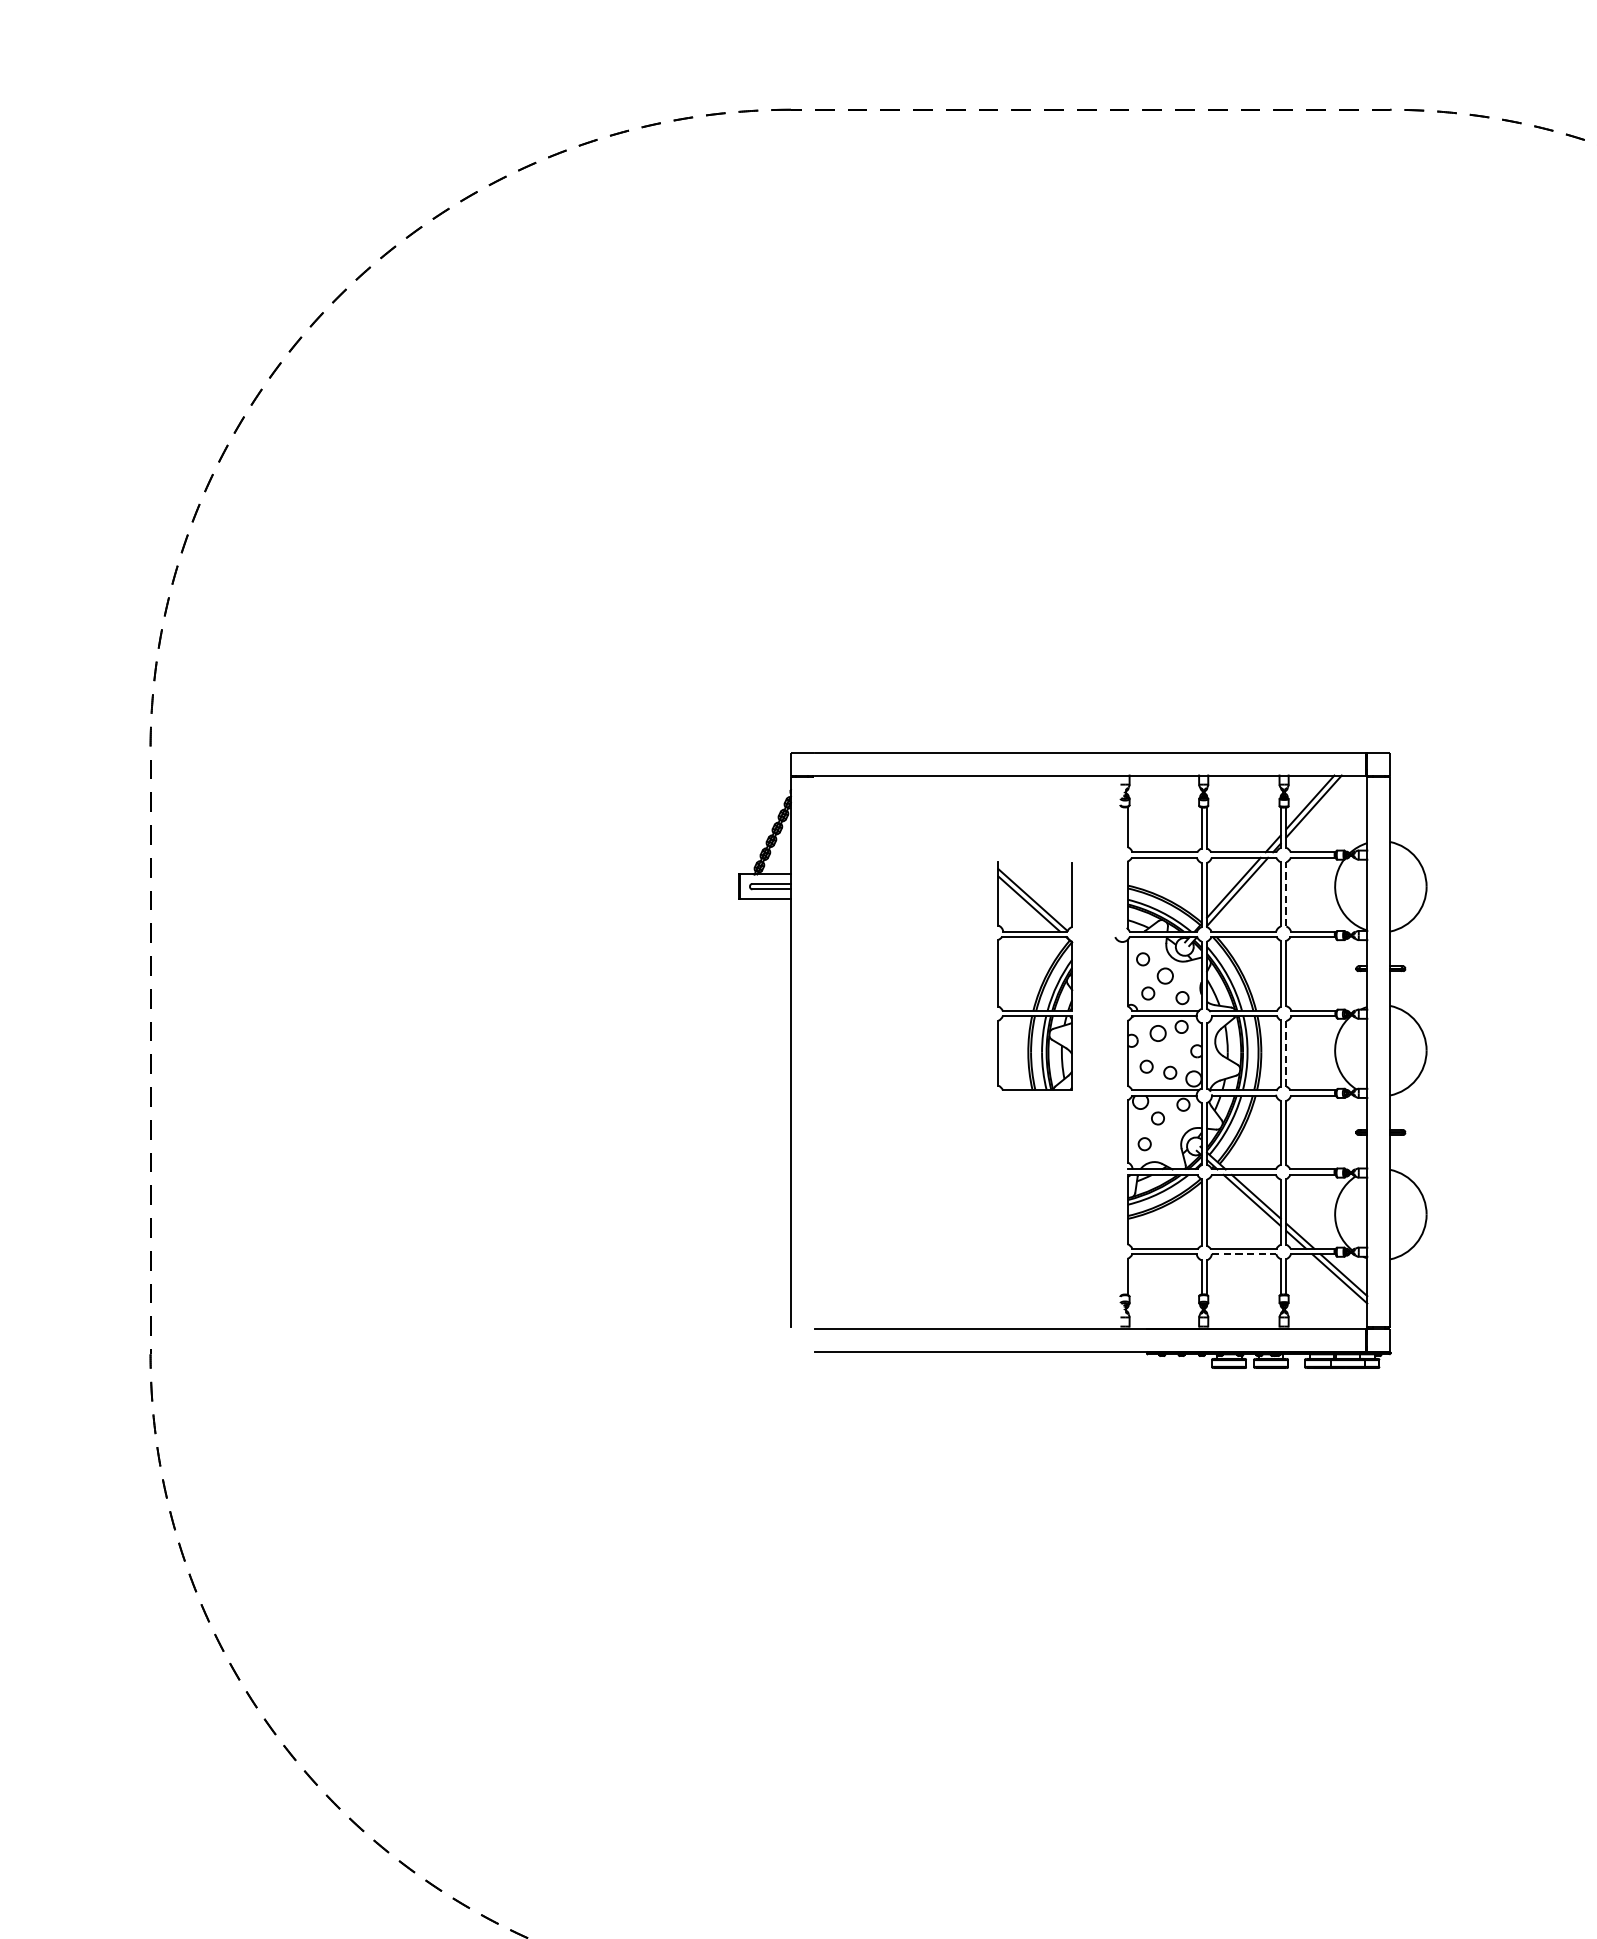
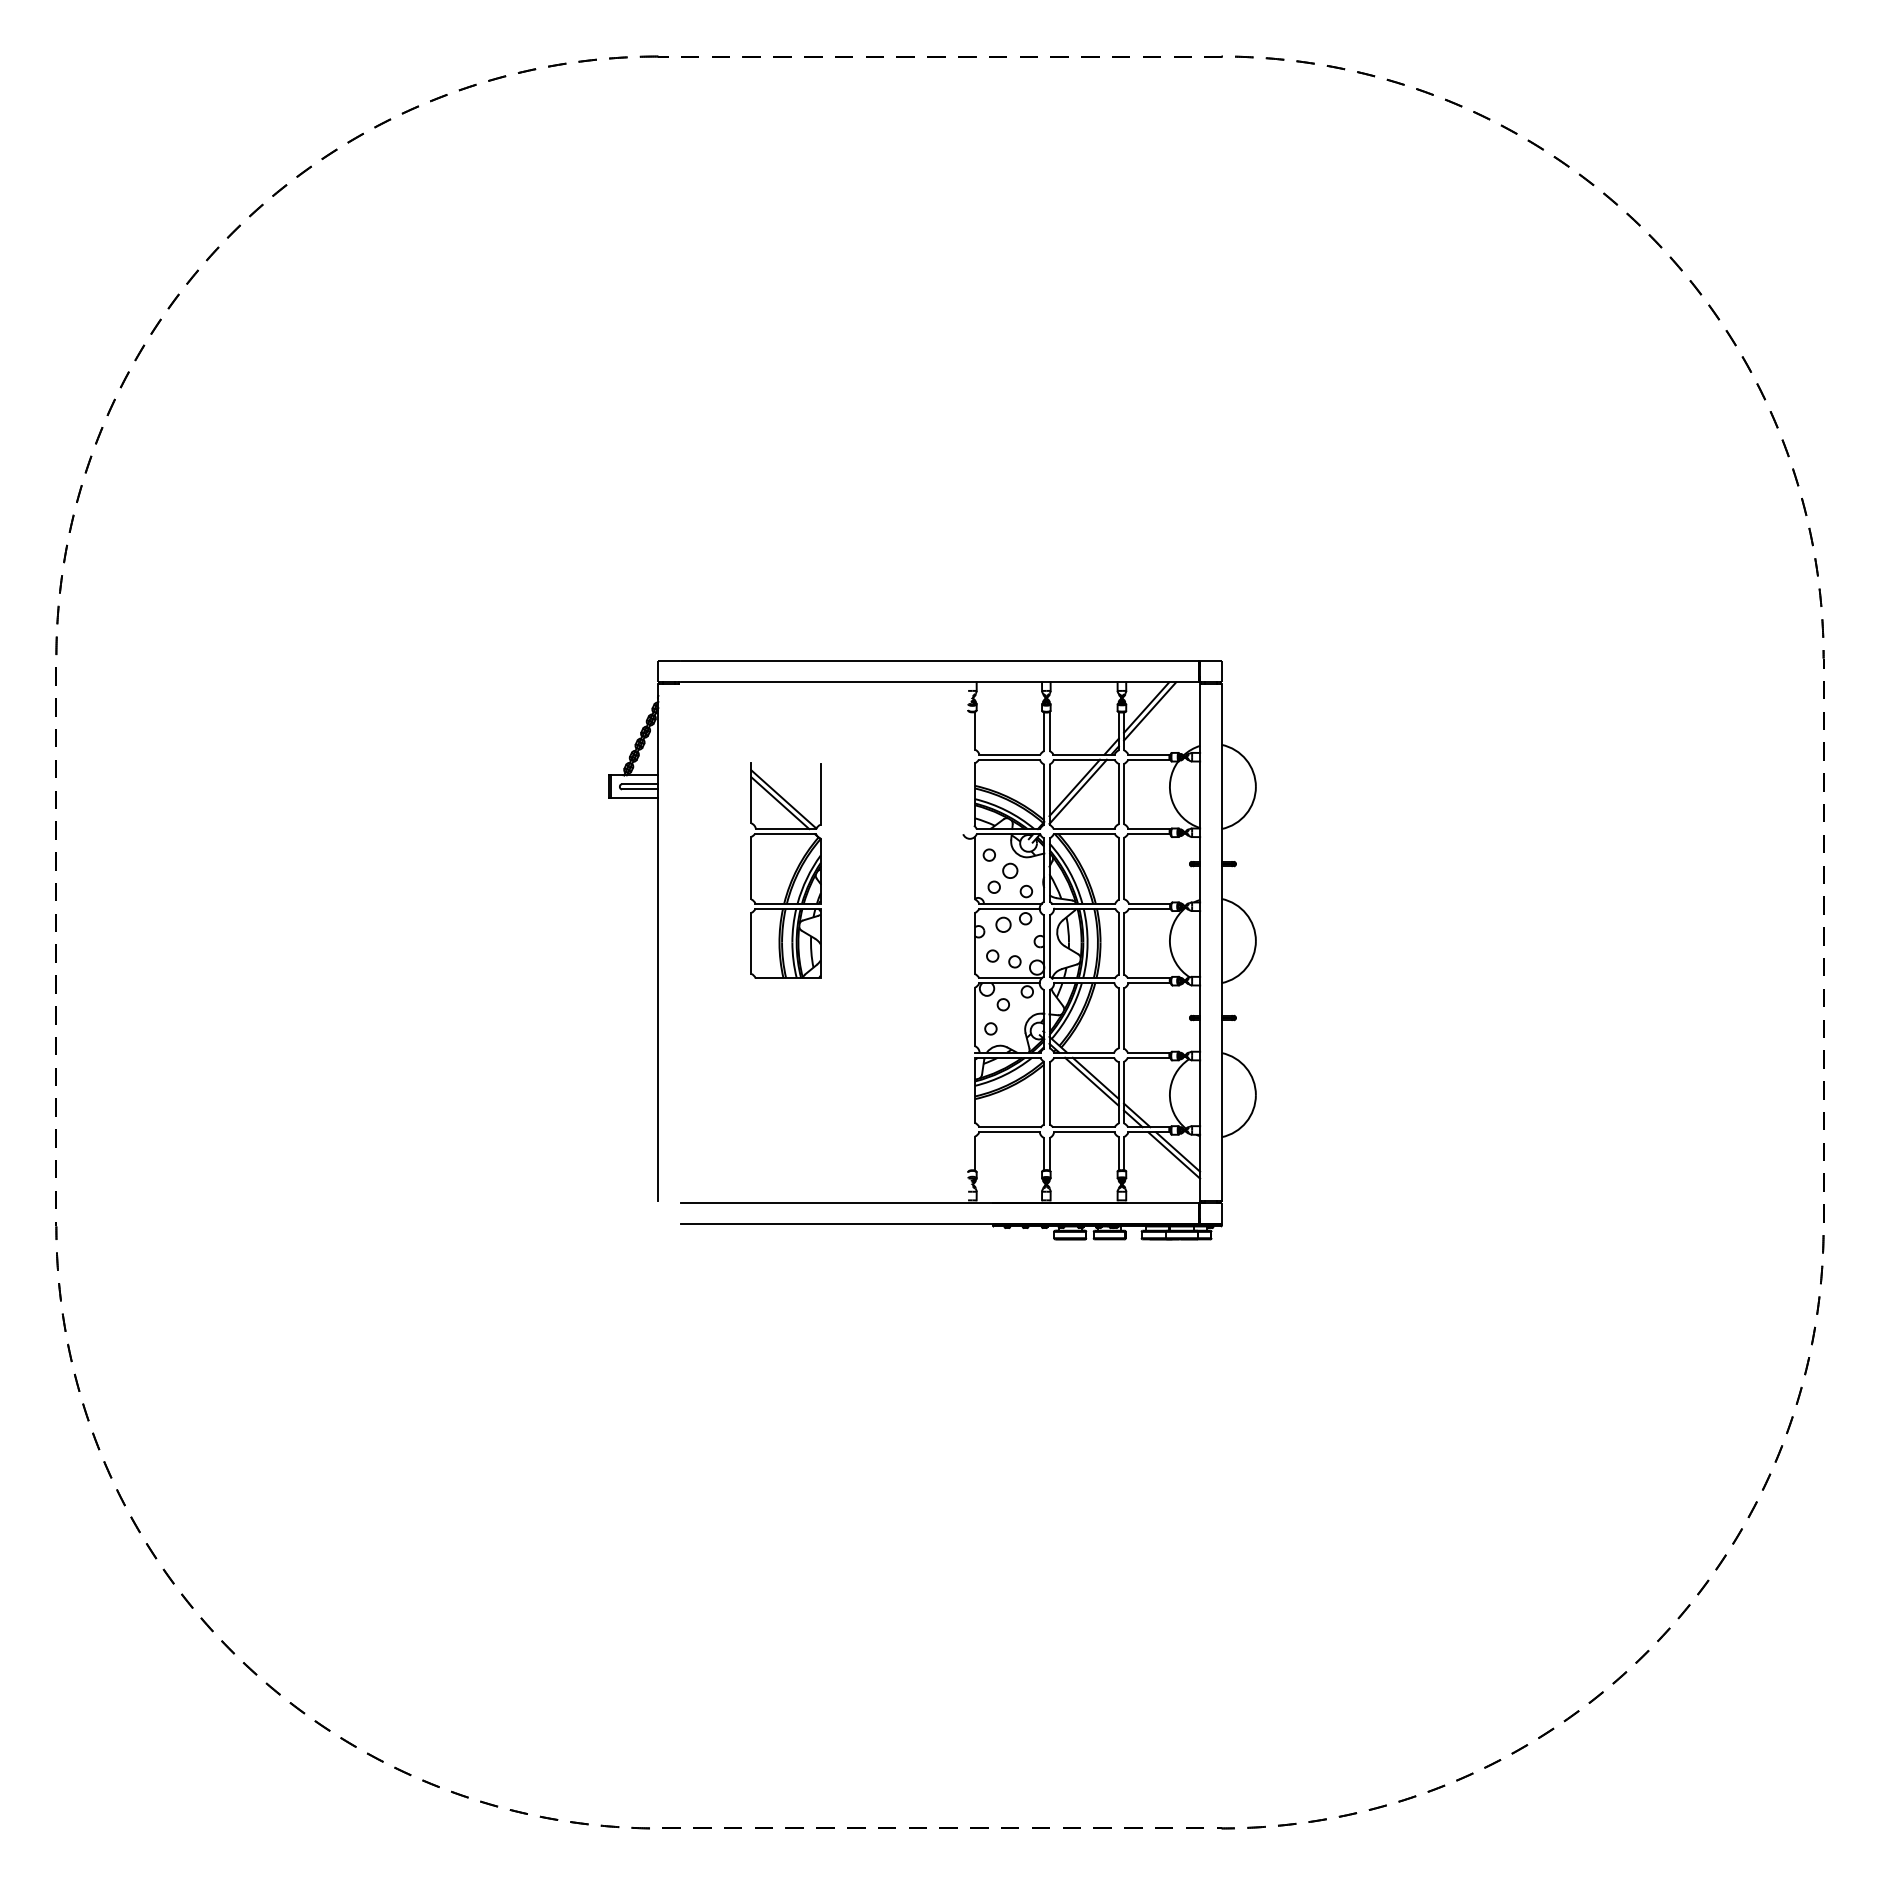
line: (1286, 893) -> (1124, 793), dashed -> solid
part: (1034, 975) -> (785, 870), moved
line: (1286, 1053) -> (1124, 943), dashed -> solid
line: (1244, 1254) -> (1084, 1132), dashed -> solid

